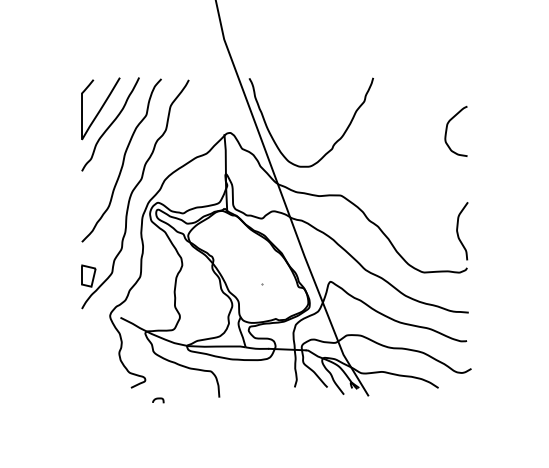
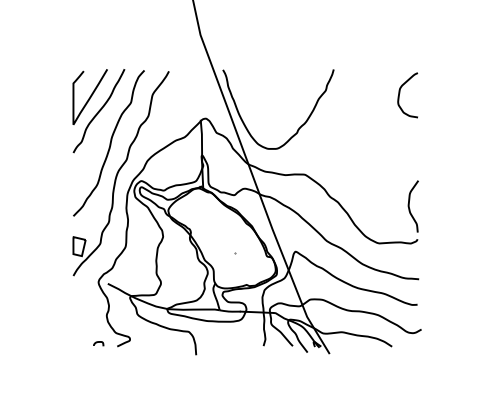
curve: (447, 129) -> (400, 93), moved
curve: (158, 399) -> (98, 342), moved

